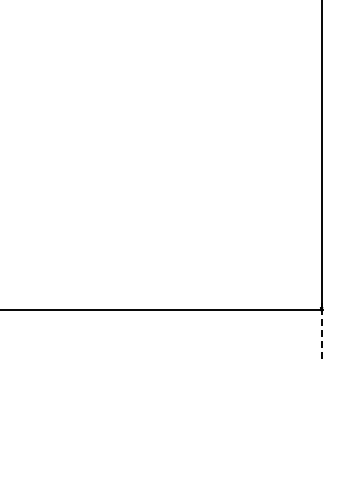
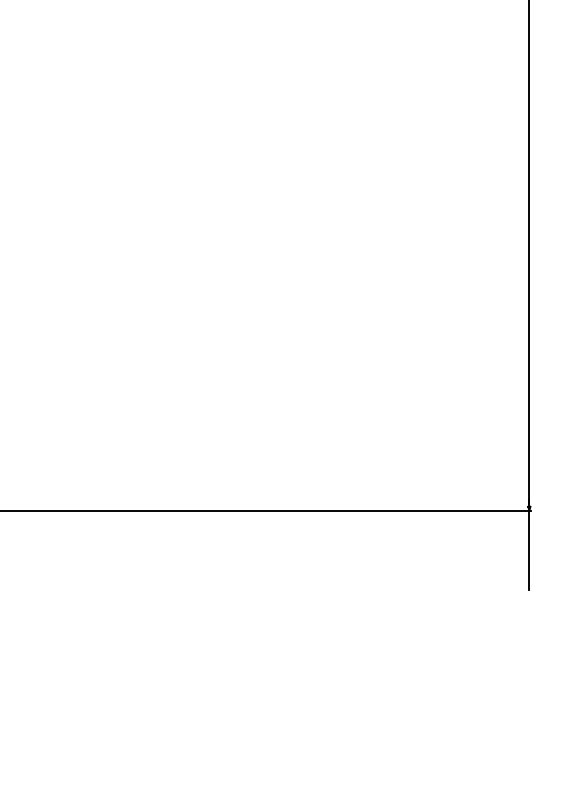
line: (321, 334) -> (529, 550), dashed -> solid

